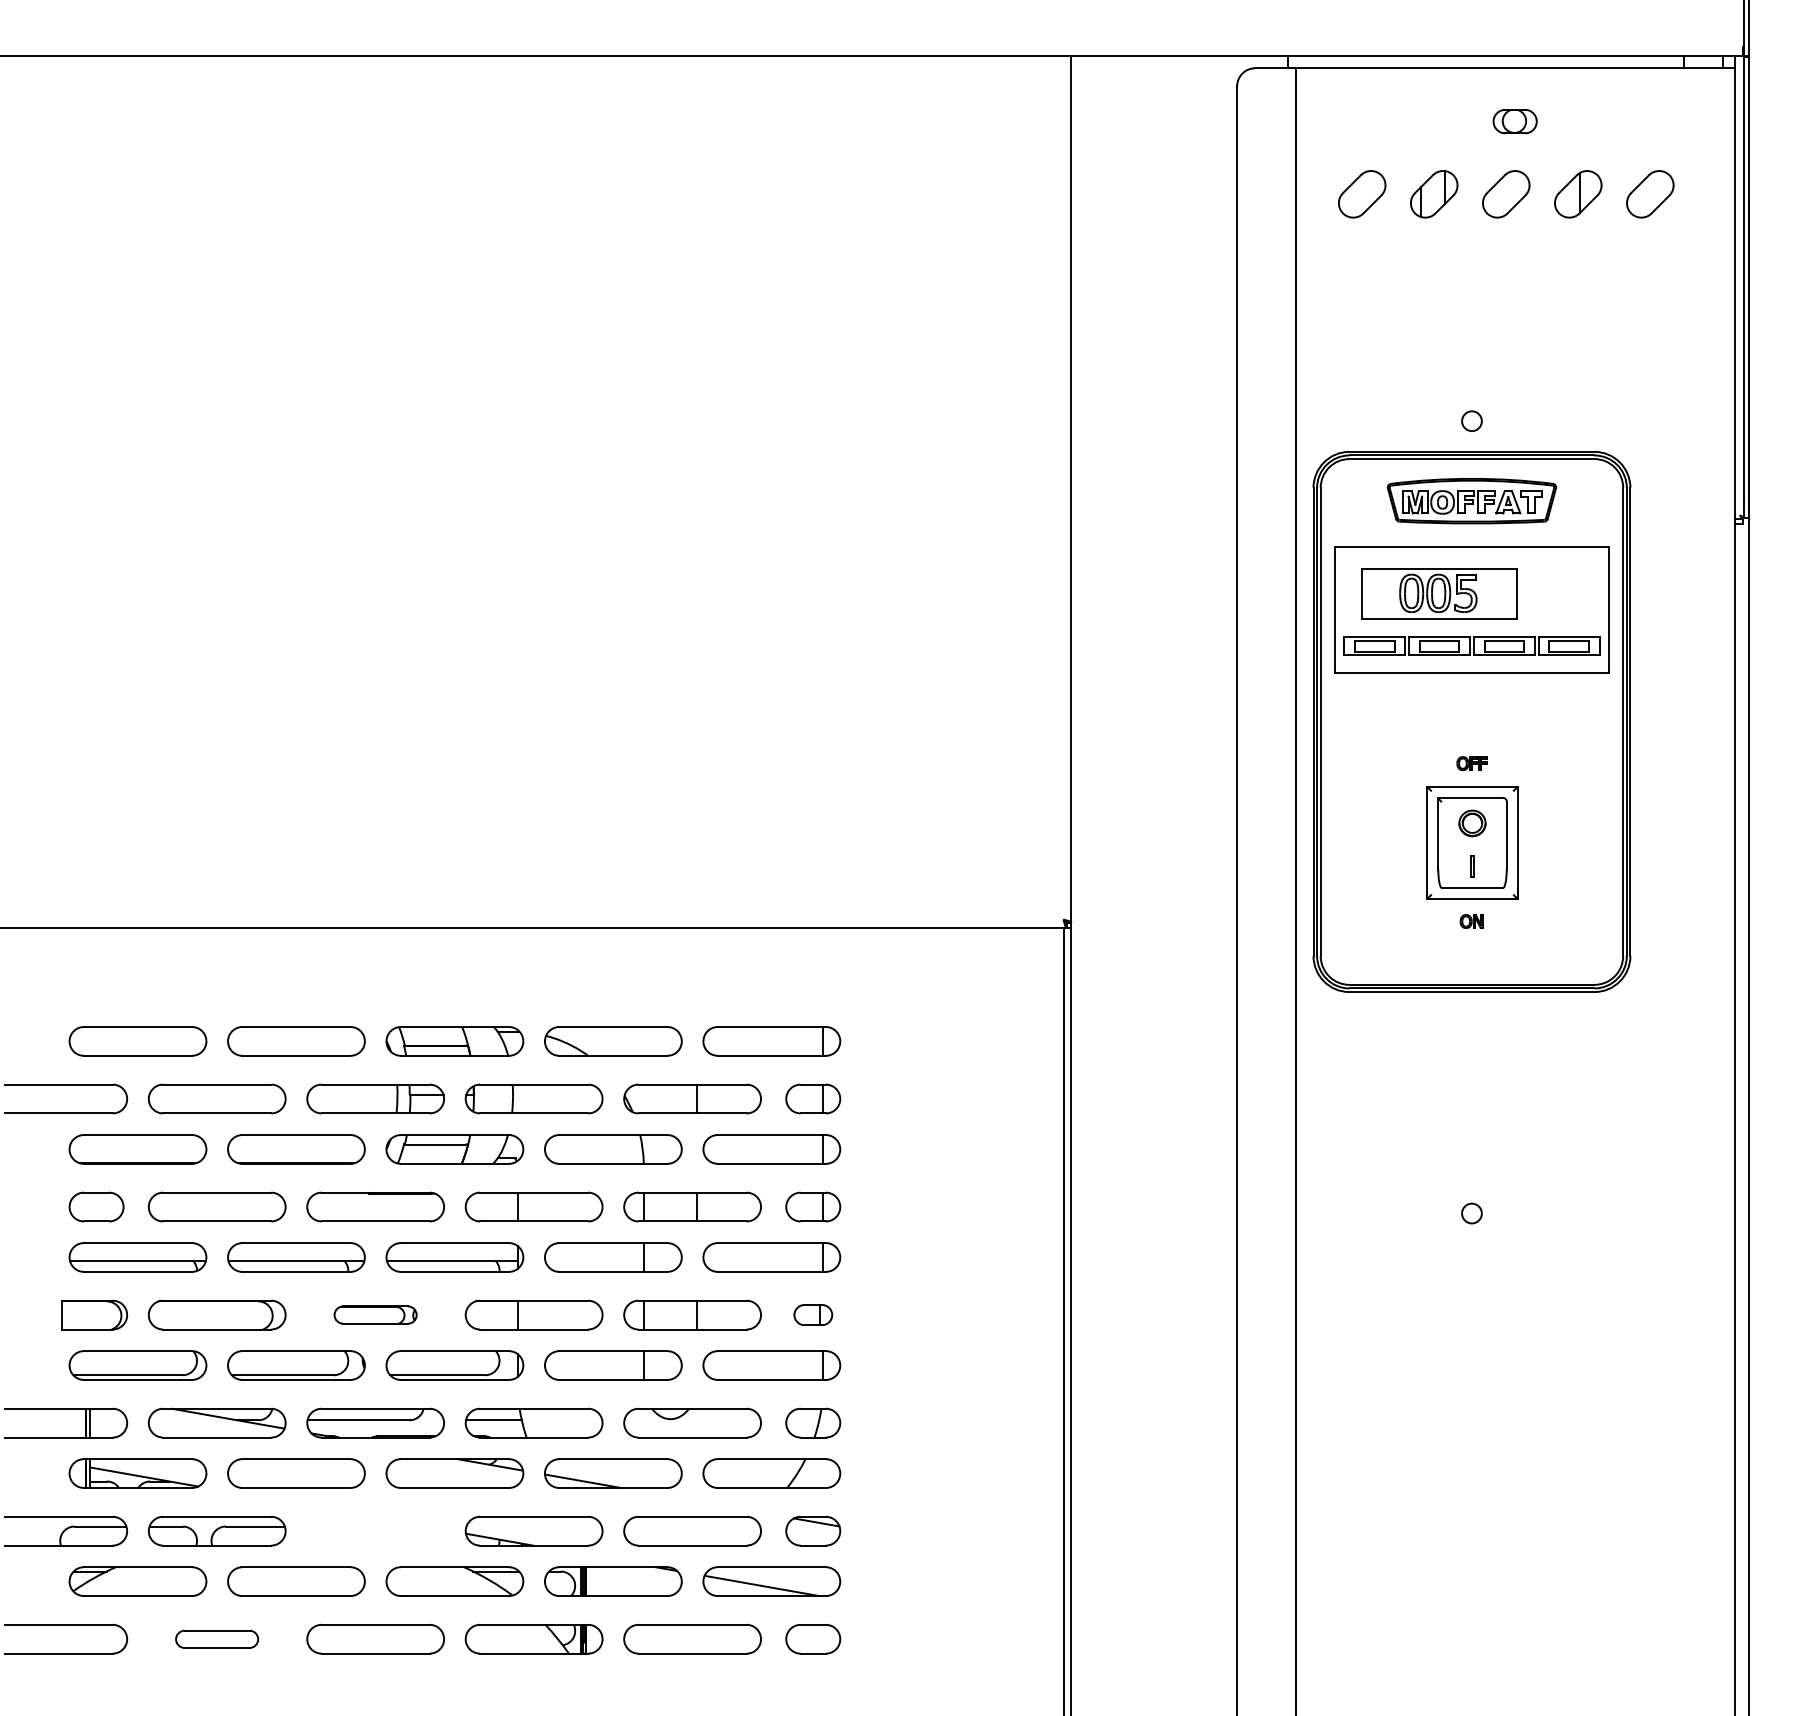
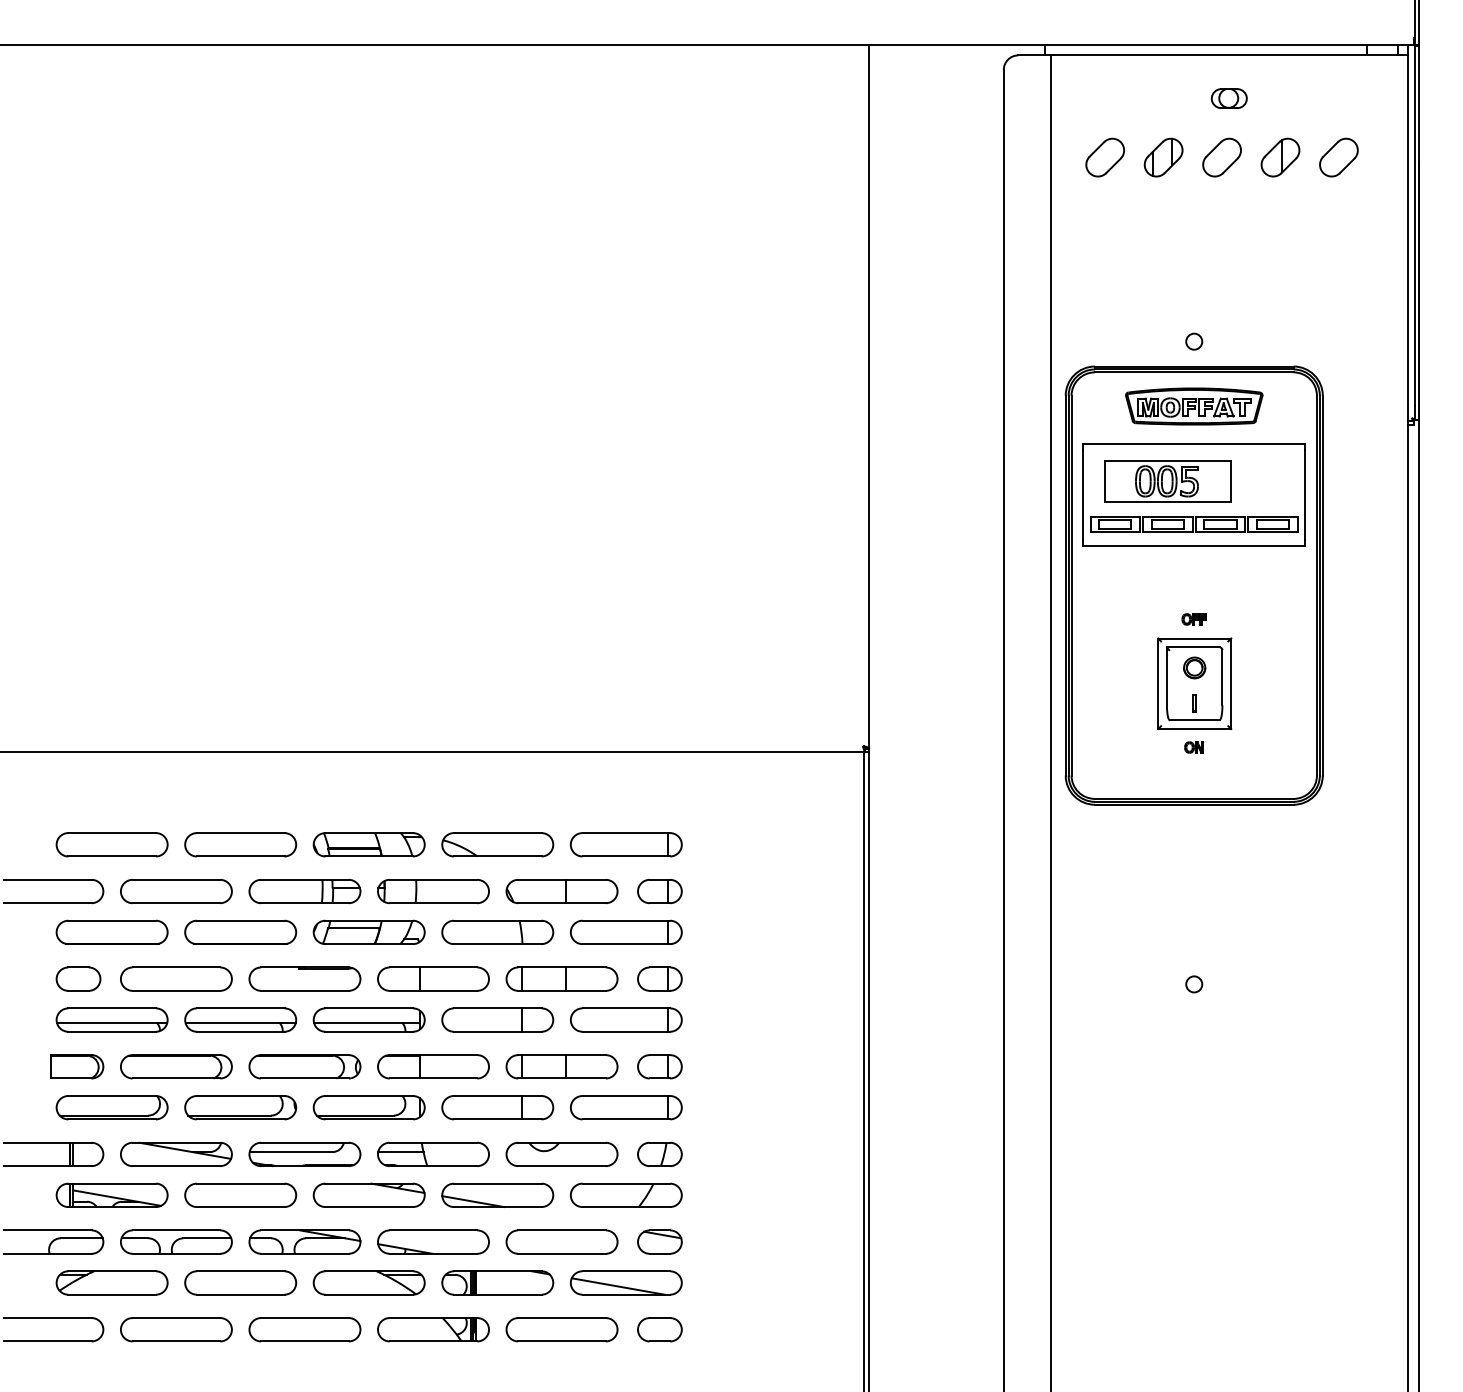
part: (375, 1314) -> (304, 1066), size x1.67
part: (813, 1314) -> (660, 1066), size x1.43
part: (375, 1530) -> (304, 1241), added
part: (216, 1639) -> (175, 1329), size x1.67

